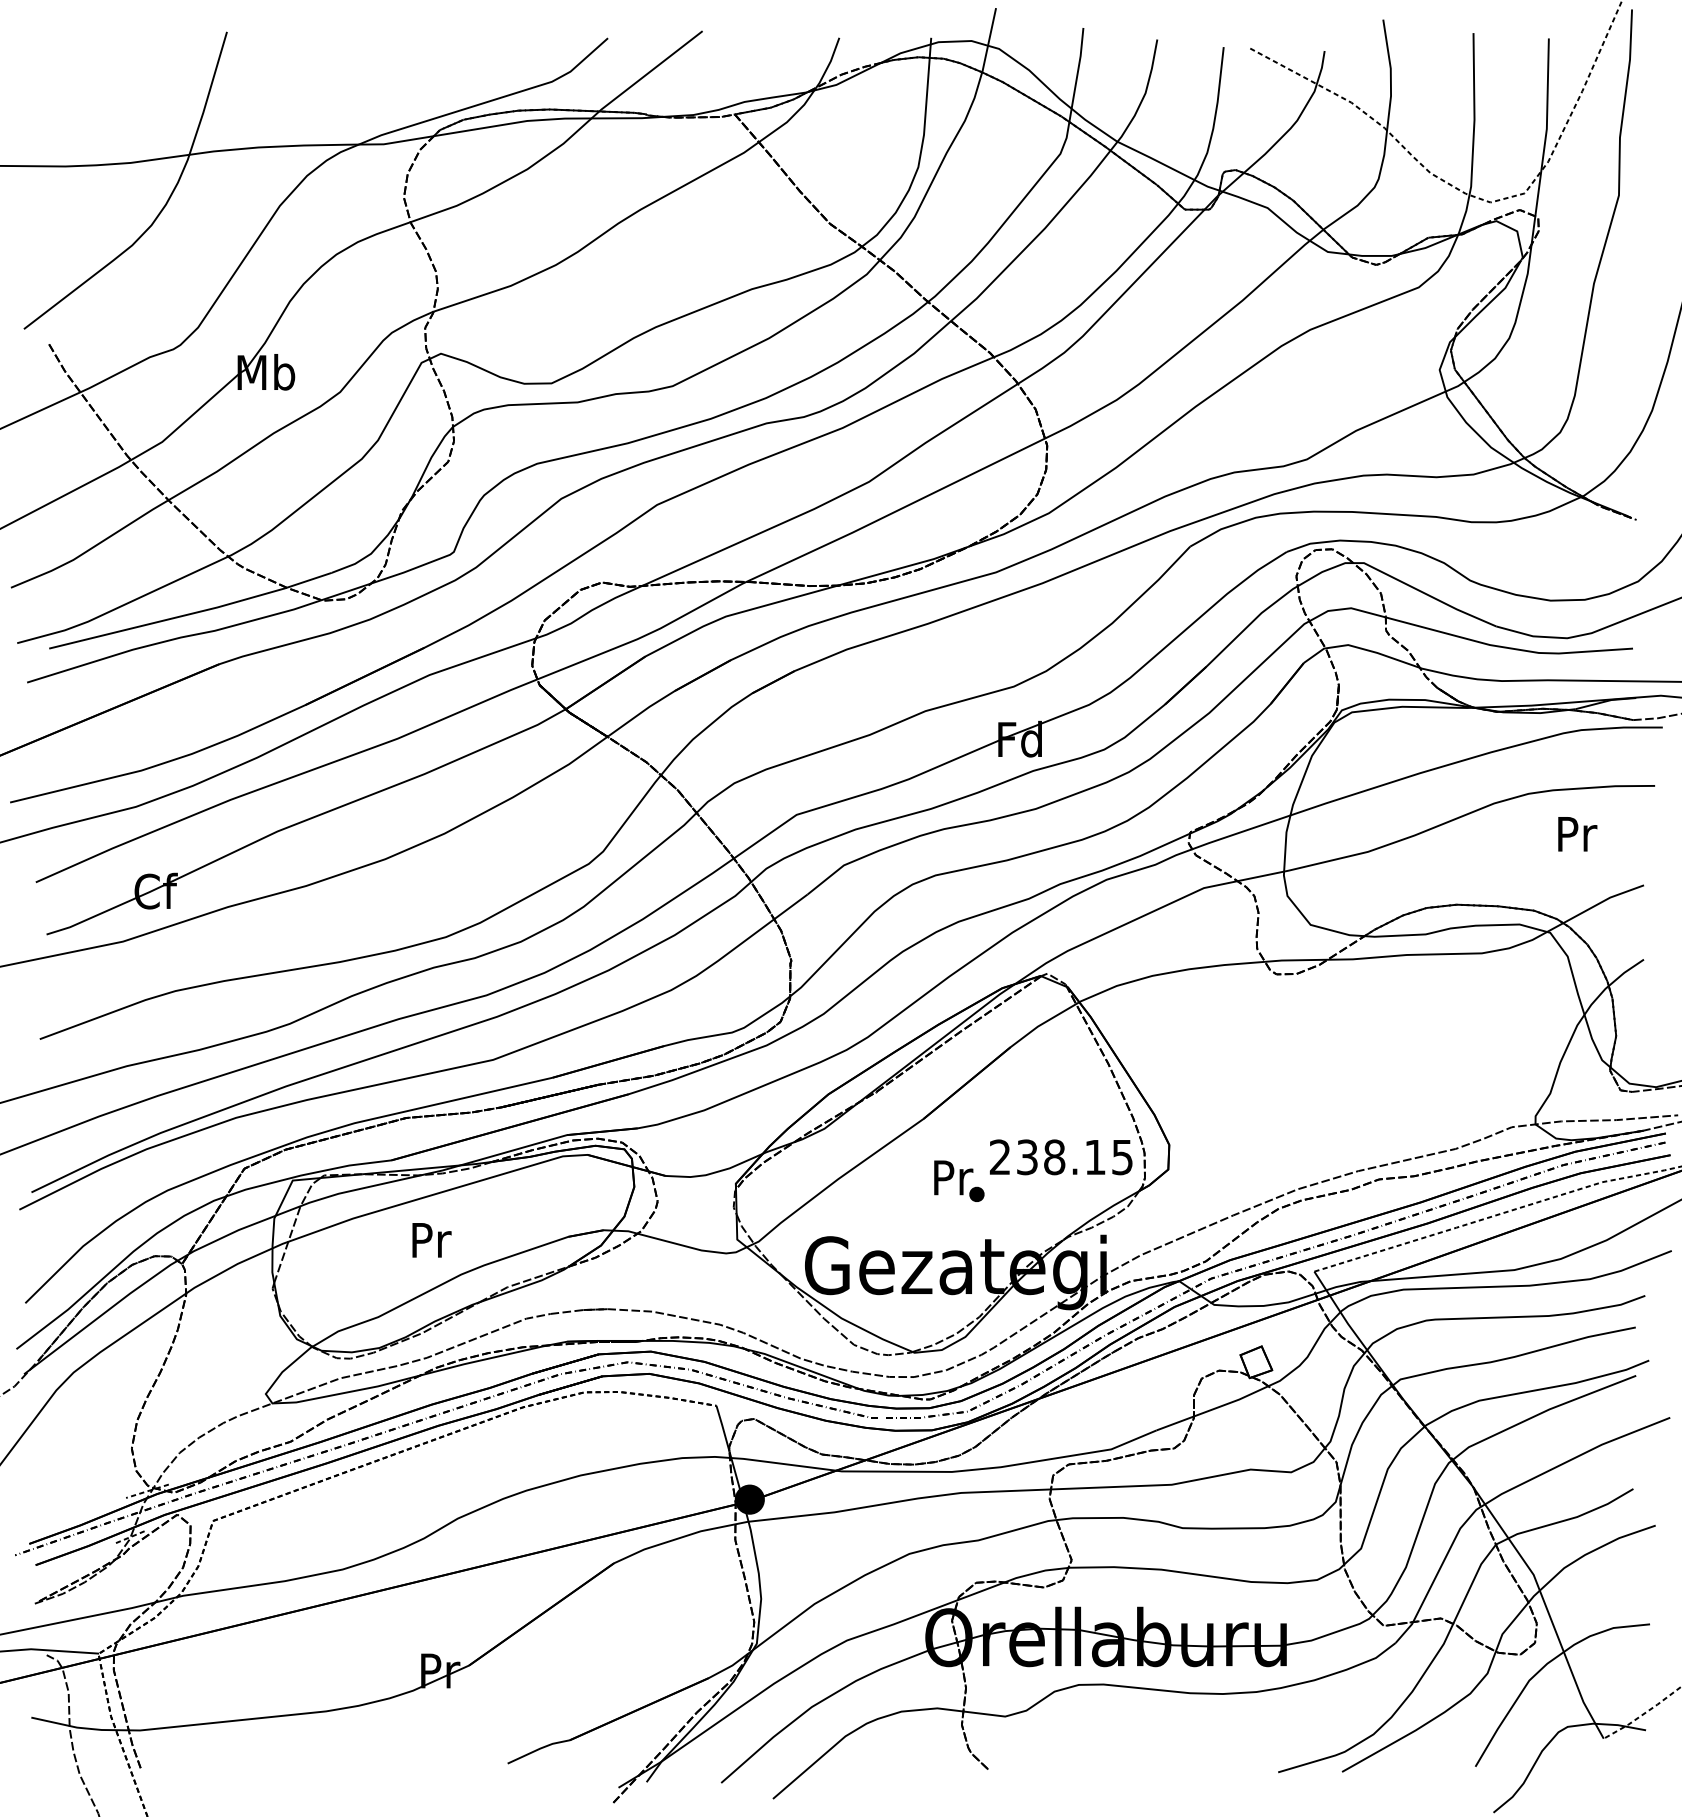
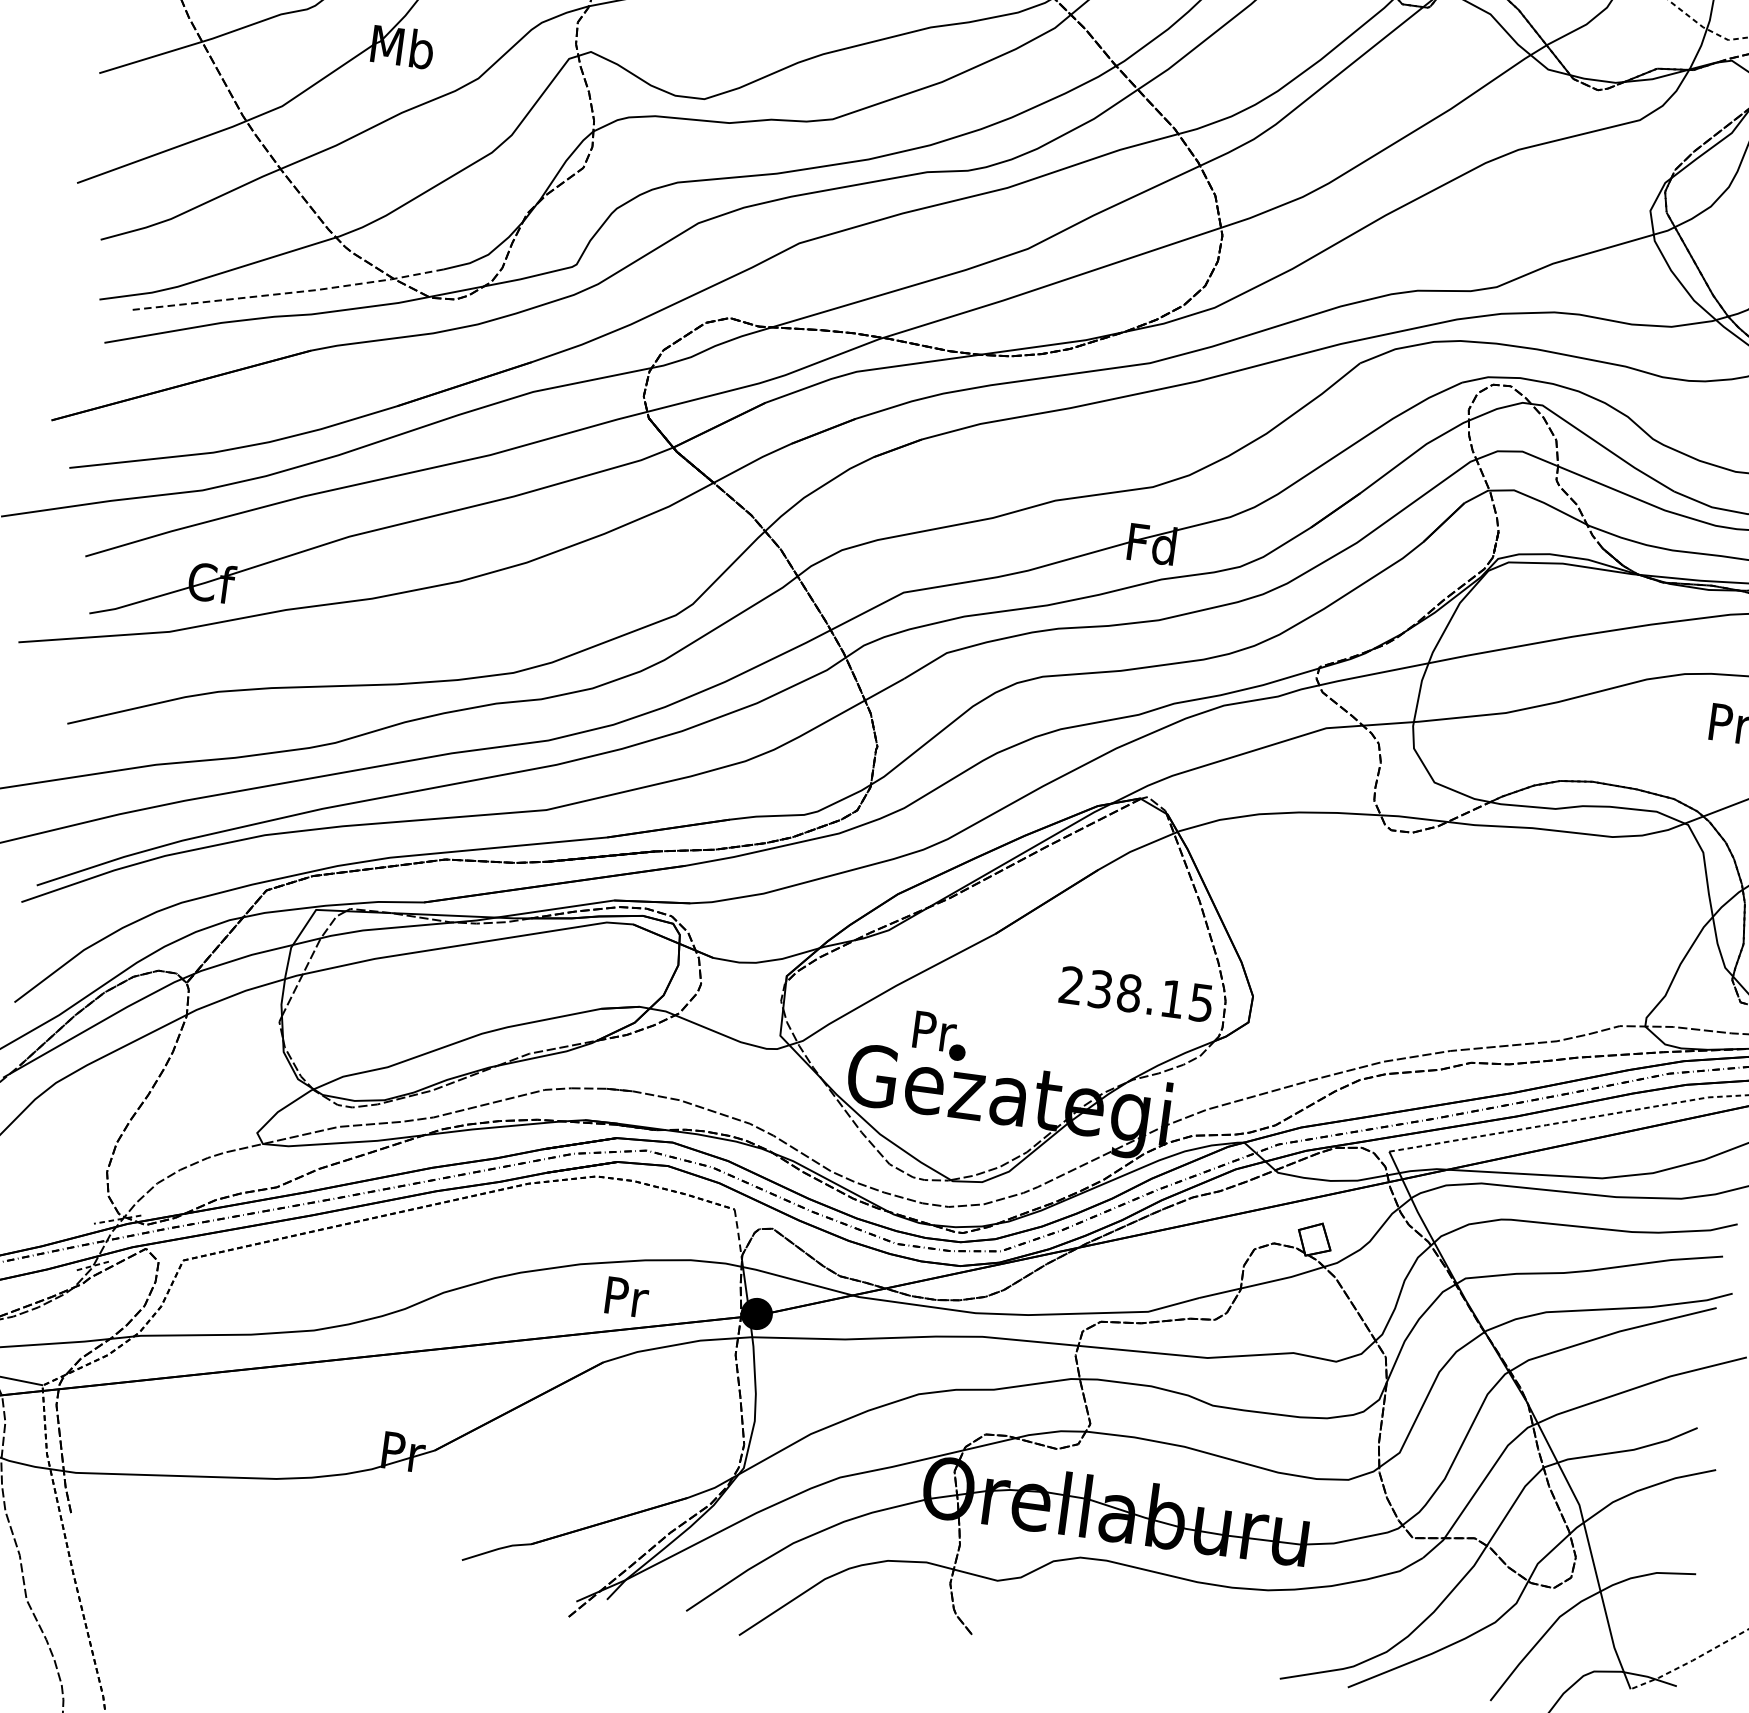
line: (192, 613) -> (290, 292), solid -> dashed
text: (959, 1180) -> (940, 1035), moved
text: (431, 1240) -> (626, 1297), moved
line: (723, 1428) -> (738, 1234), solid -> dashed

